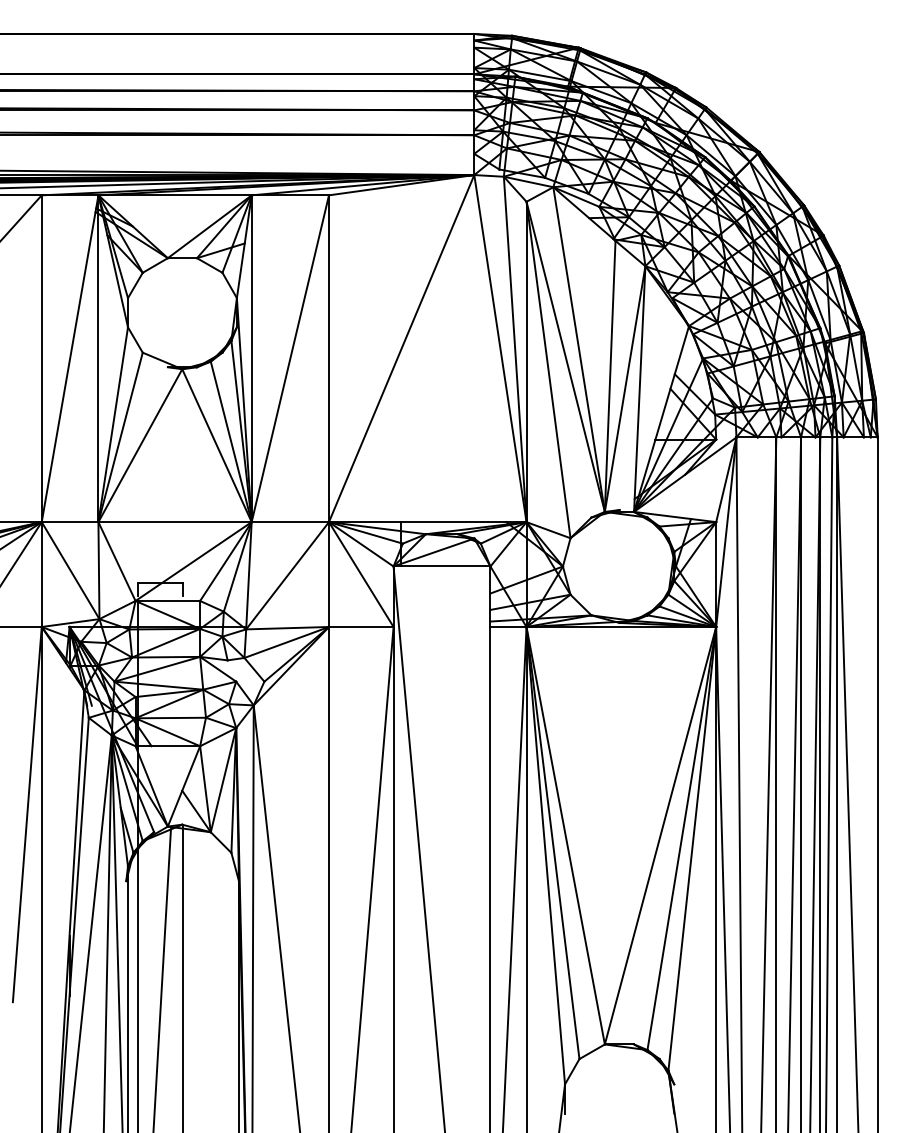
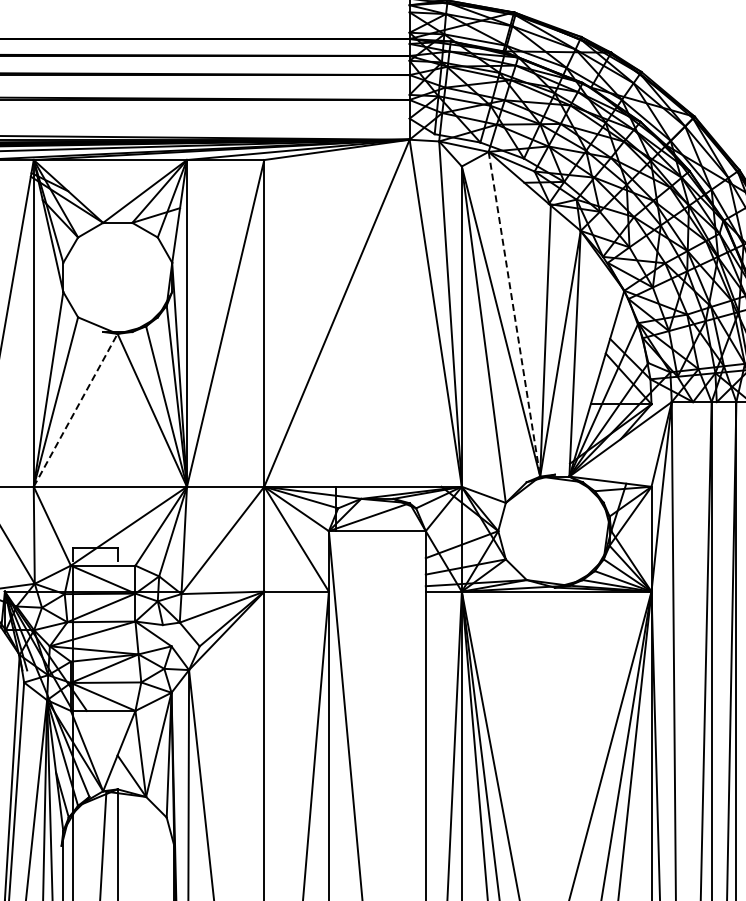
line: (579, 350) -> (514, 315), solid -> dashed
line: (140, 445) -> (75, 410), solid -> dashed

